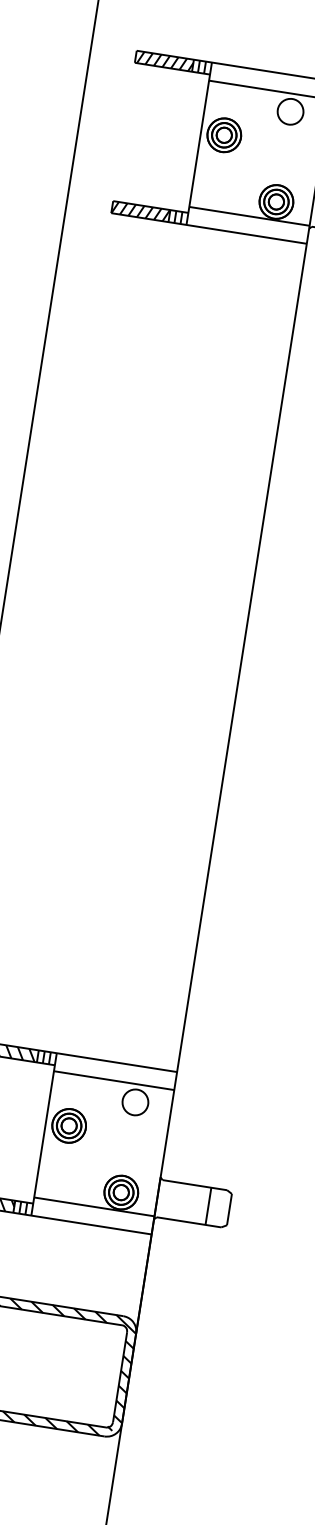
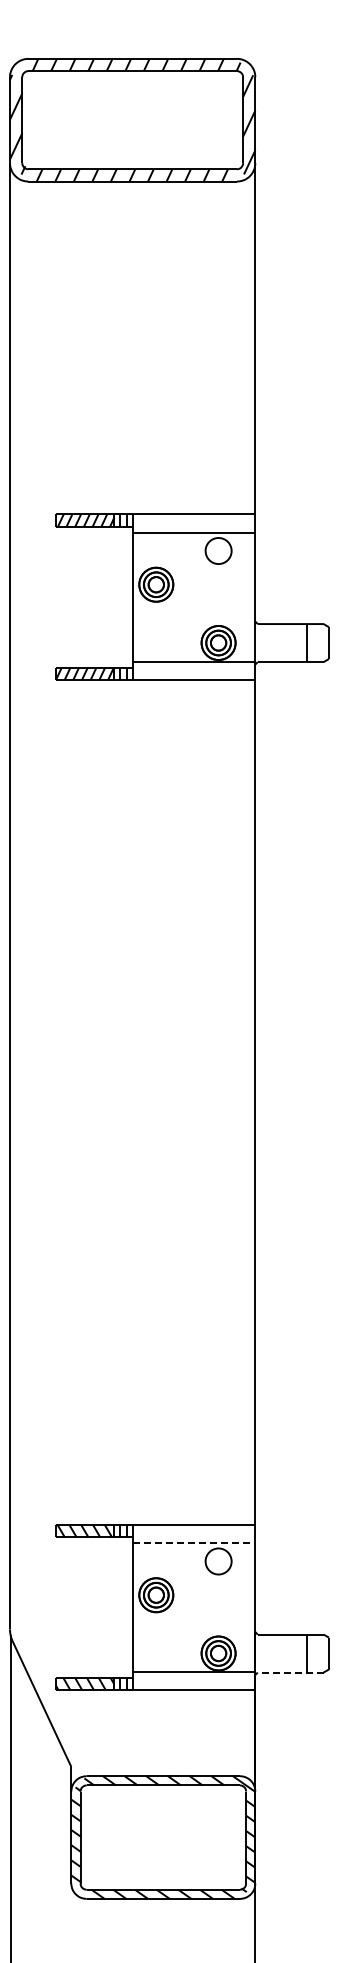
line: (114, 1081) -> (194, 1543), solid -> dashed
line: (188, 1222) -> (290, 1672), solid -> dashed

